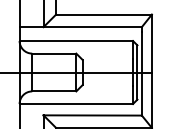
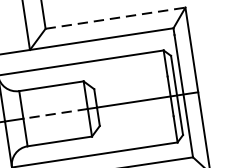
line: (104, 14) -> (116, 18), solid -> dashed
line: (53, 72) -> (54, 113), solid -> dashed

